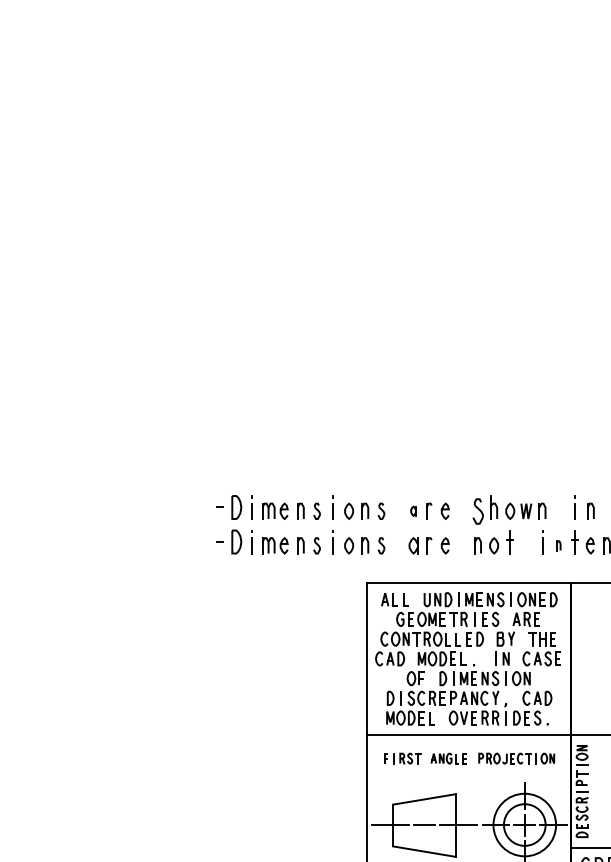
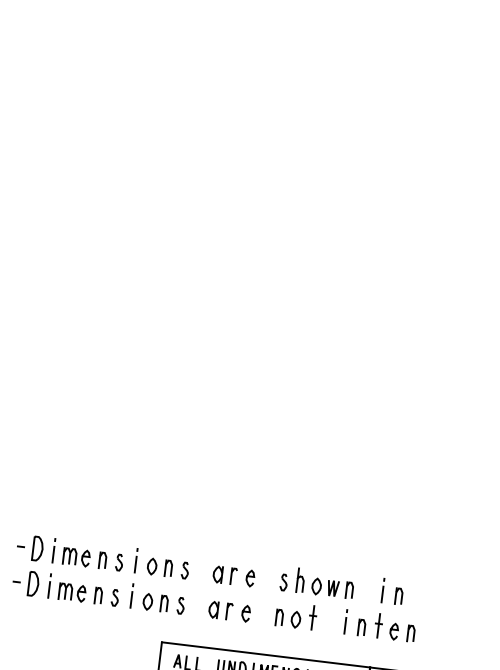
part: (413, 510) -> (217, 573), size x1.67
part: (477, 510) -> (283, 581), size x0.62
part: (558, 545) -> (361, 627), size x1.67

